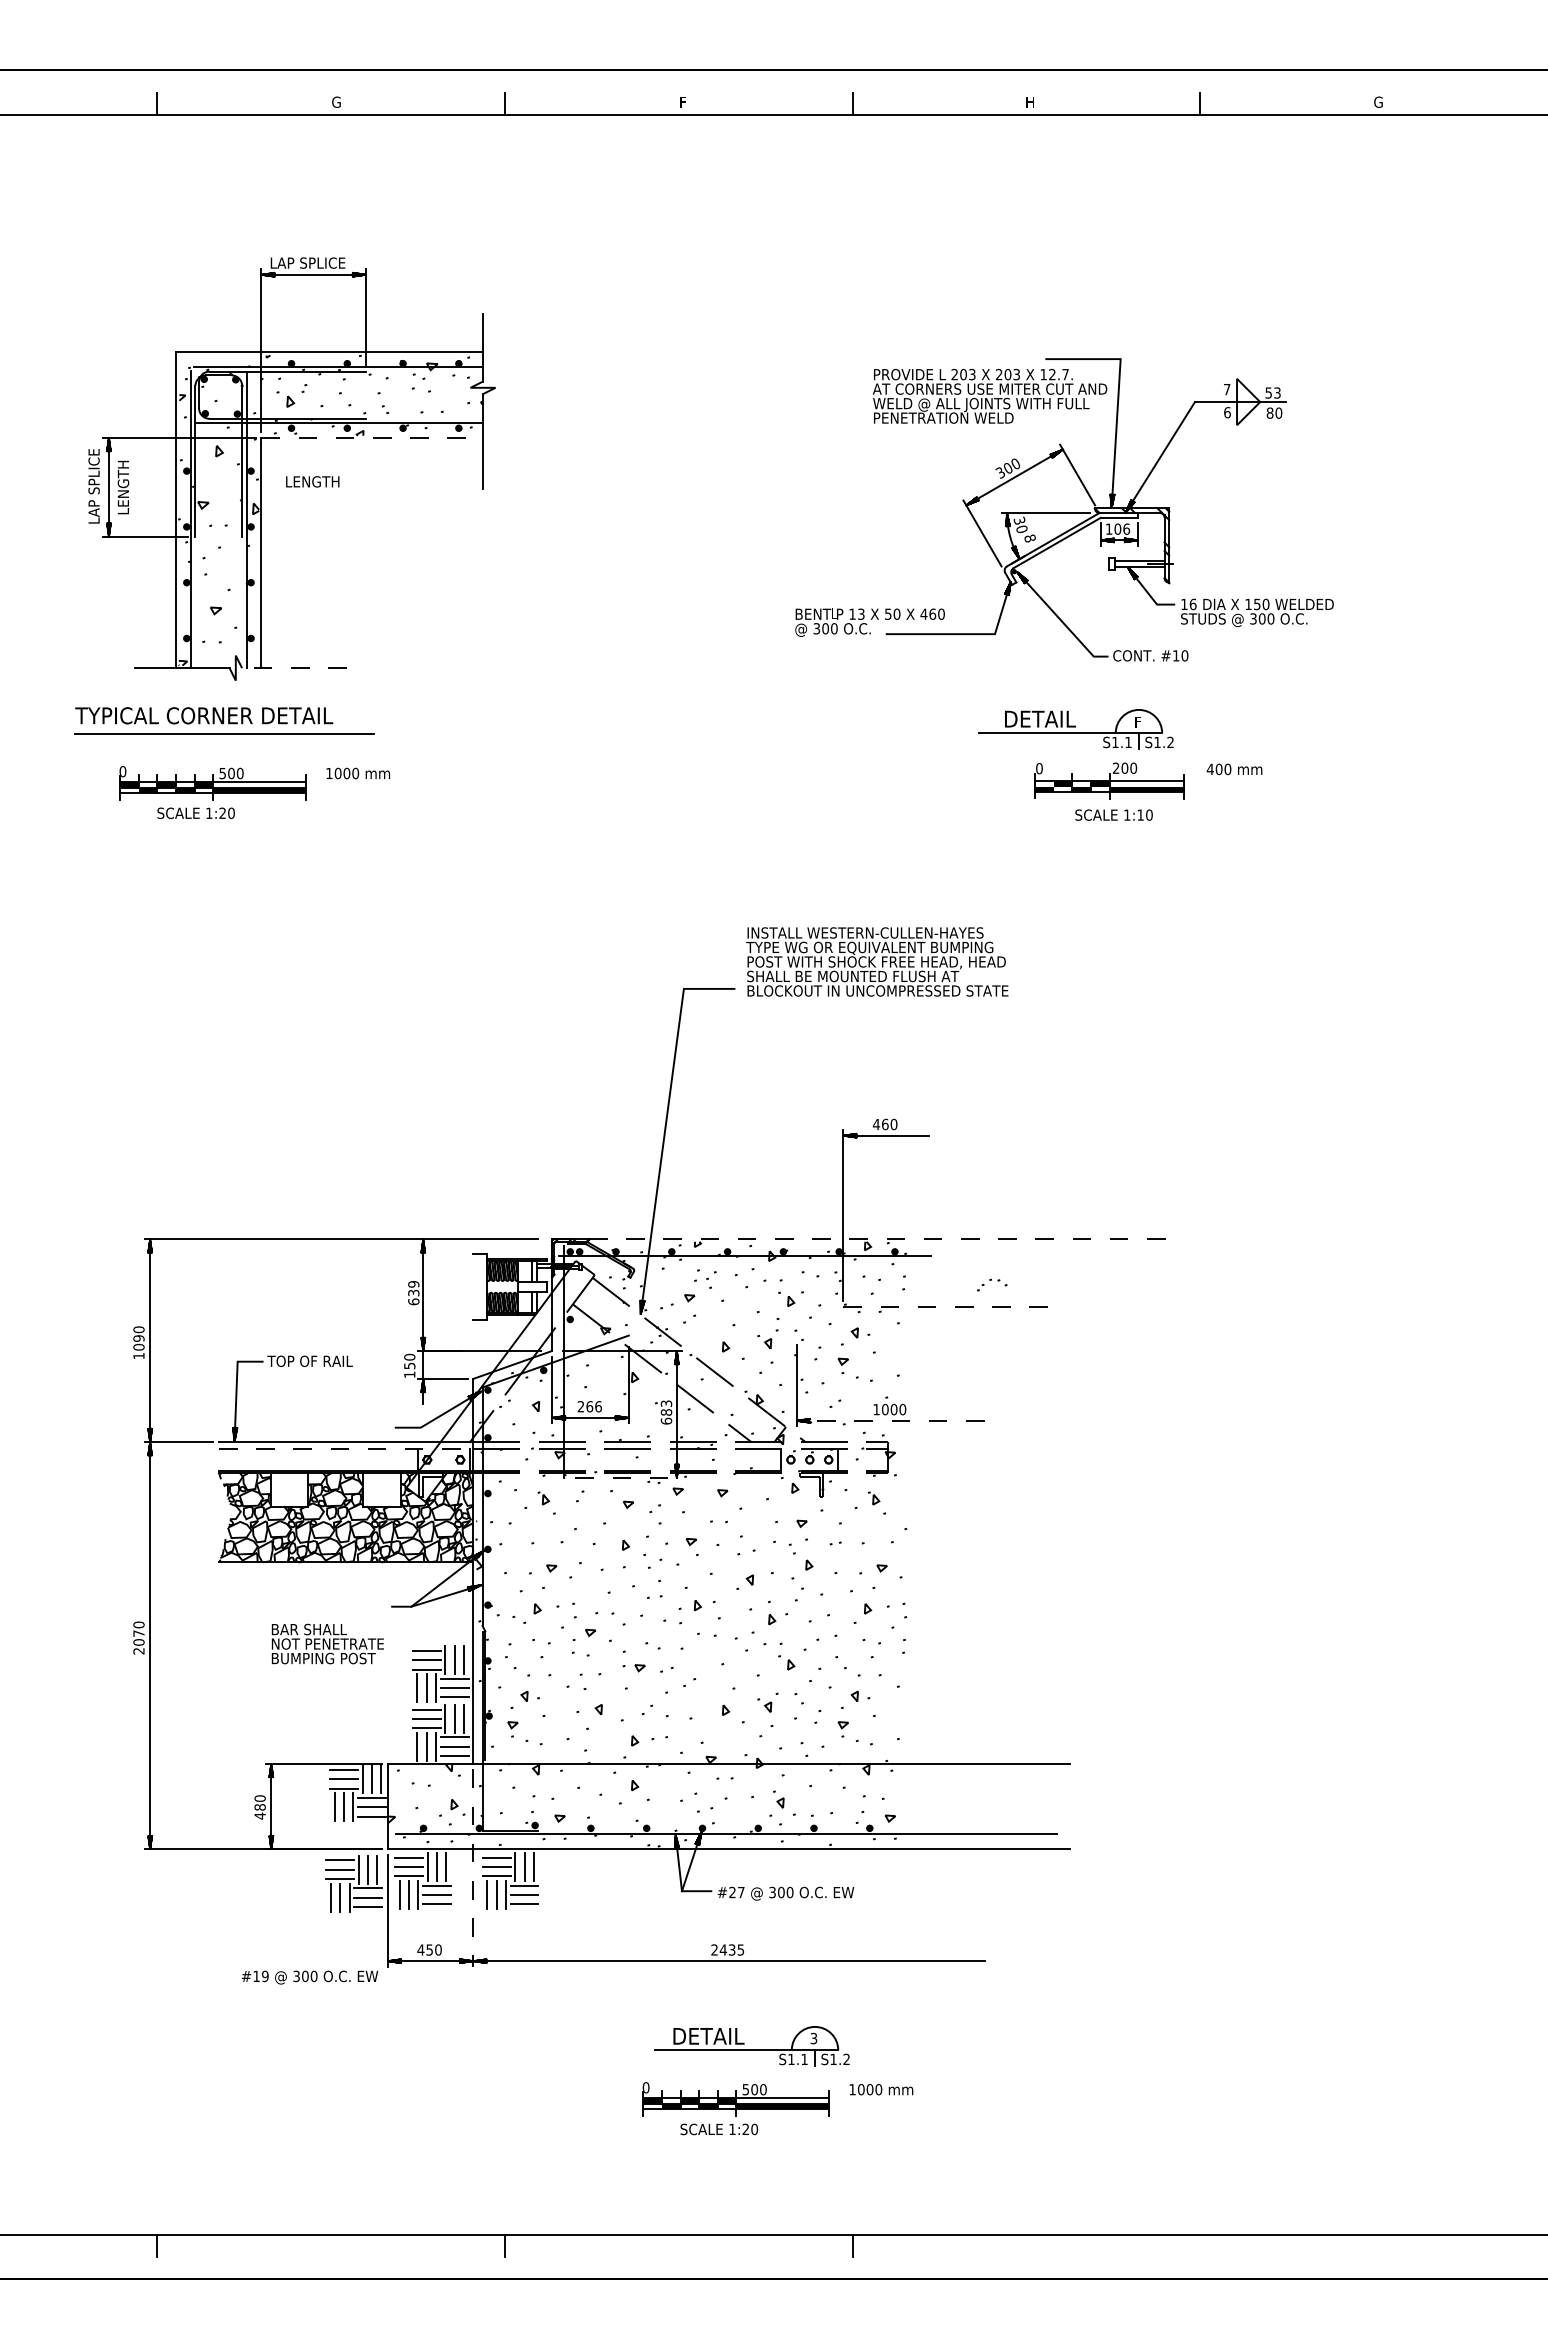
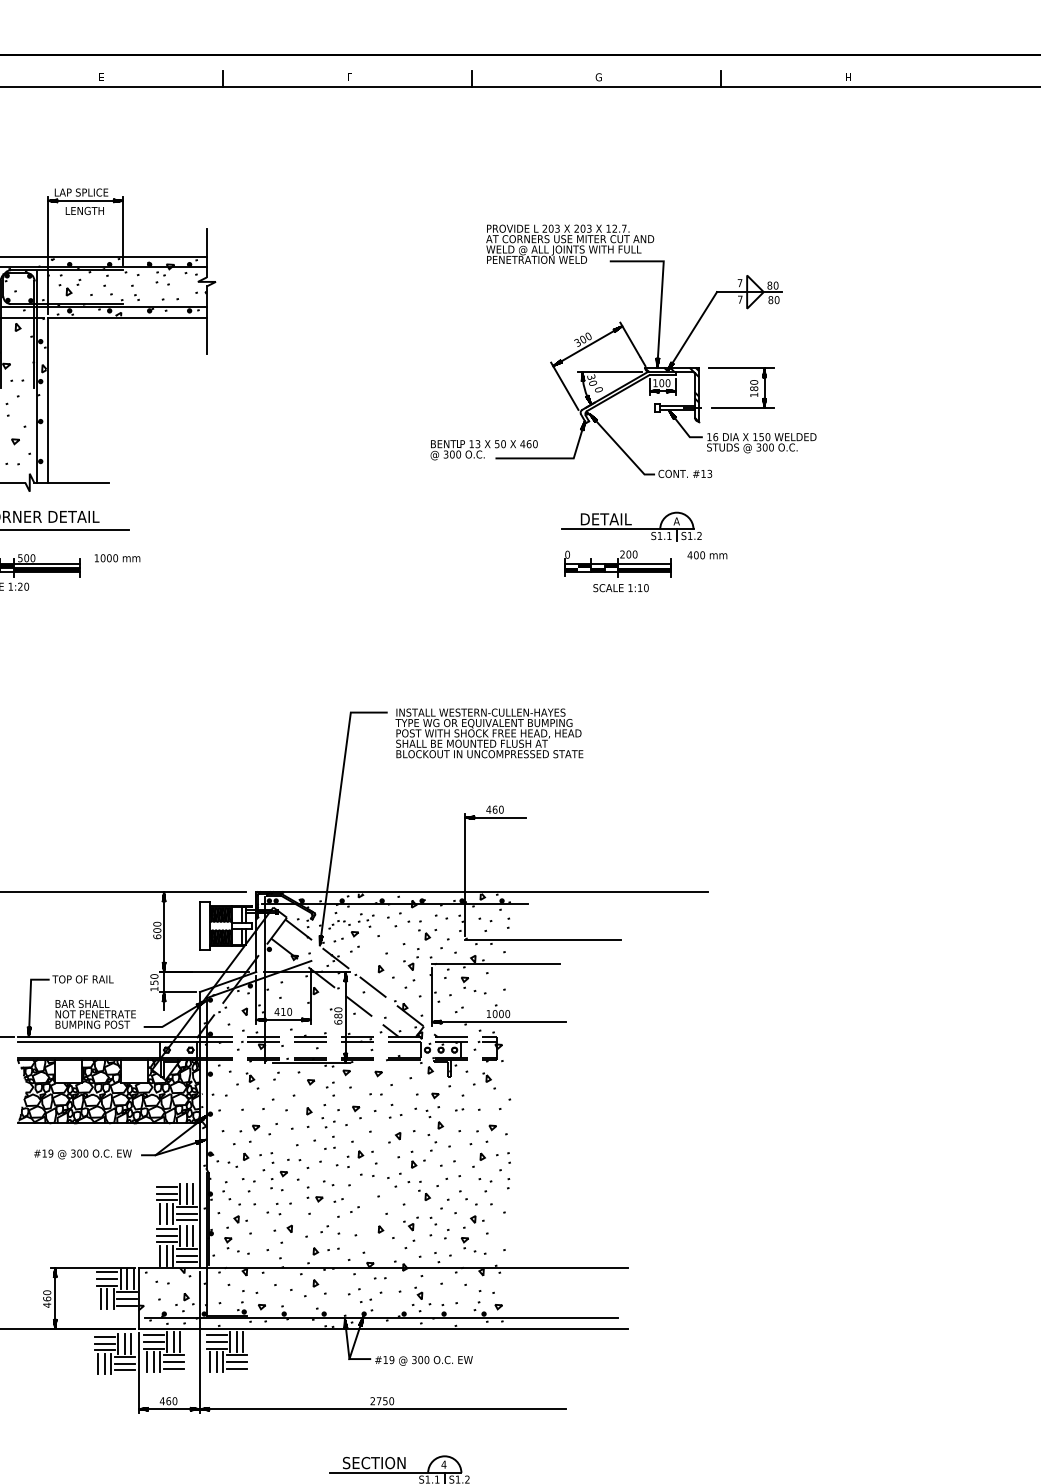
text: (336, 101) -> (101, 76), G -> E
text: (1029, 101) -> (598, 76), H -> G
text: (1378, 101) -> (848, 76), G -> H
text: (1272, 392) -> (772, 285), 53 -> 80
text: (989, 395) -> (569, 243), moved
text: (1227, 412) -> (740, 299), 6 -> 7
line: (372, 438) -> (127, 318), dashed -> solid
text: (312, 481) -> (84, 210), moved
text: (1126, 528) -> (667, 382), 106 -> 100
part: (1241, 535) -> (750, 387), added
text: (1029, 538) -> (598, 389), 8 -> 0
text: (1184, 655) -> (709, 473), #10 -> #13
line: (293, 668) -> (71, 483), dashed -> solid
text: (1138, 721) -> (676, 520), F -> A
part: (1148, 791) -> (645, 571), moved
text: (877, 961) -> (489, 733), moved
line: (867, 1239) -> (482, 892), dashed -> solid
part: (992, 1284) -> (339, 924), moved
line: (473, 1286) -> (200, 925), added
text: (413, 1288) -> (157, 927), 639 -> 600
line: (952, 1306) -> (543, 940), dashed -> solid
line: (885, 1339) -> (495, 963), added
text: (666, 1403) -> (338, 1009), 683 -> 680
text: (589, 1406) -> (283, 1011), 266 -> 410
line: (890, 1420) -> (498, 1021), dashed -> solid
line: (346, 1448) -> (109, 1041), dashed -> solid
line: (628, 1477) -> (311, 1062), dashed -> solid
text: (327, 1643) -> (95, 1013), moved
text: (259, 1807) -> (46, 1299), 480 -> 460
line: (473, 1868) -> (200, 1342), dashed -> solid
text: (736, 1892) -> (388, 1360), #27 -> #19
text: (429, 1949) -> (168, 1400), 450 -> 460
text: (731, 1949) -> (384, 1400), 2435 -> 2750
text: (309, 1977) -> (82, 1154), moved
text: (716, 2035) -> (374, 1462), DETAIL -> SECTION
text: (813, 2038) -> (443, 1464), 3 -> 4

